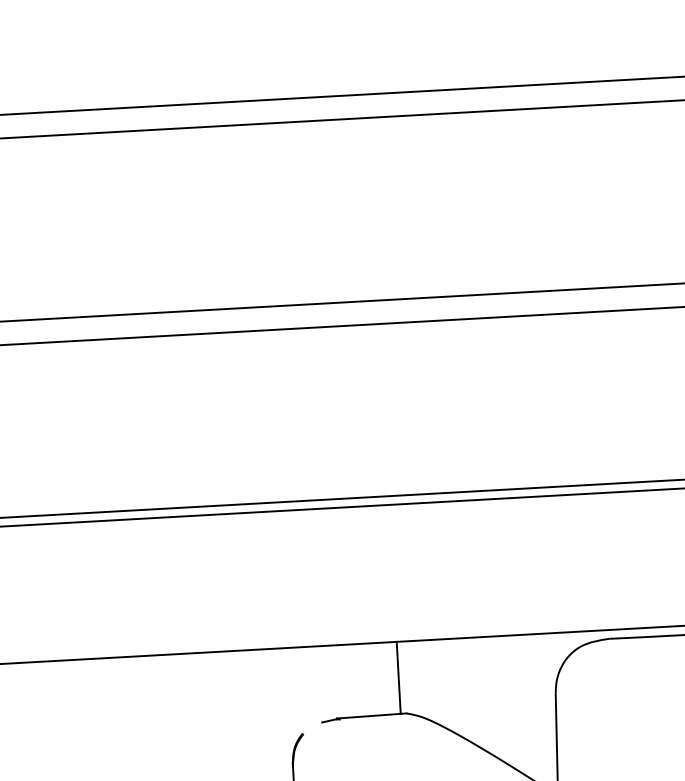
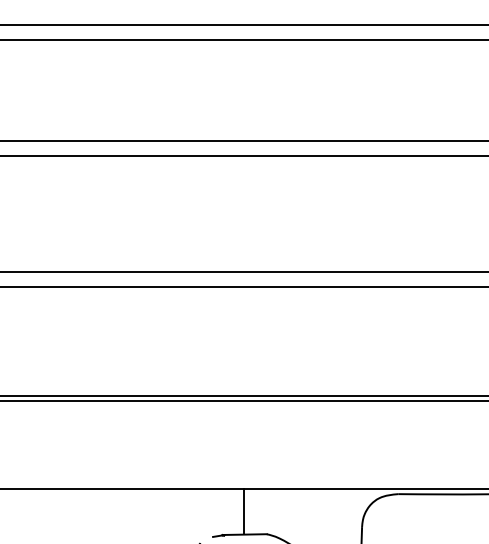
line: (399, 677) -> (244, 511), moved

